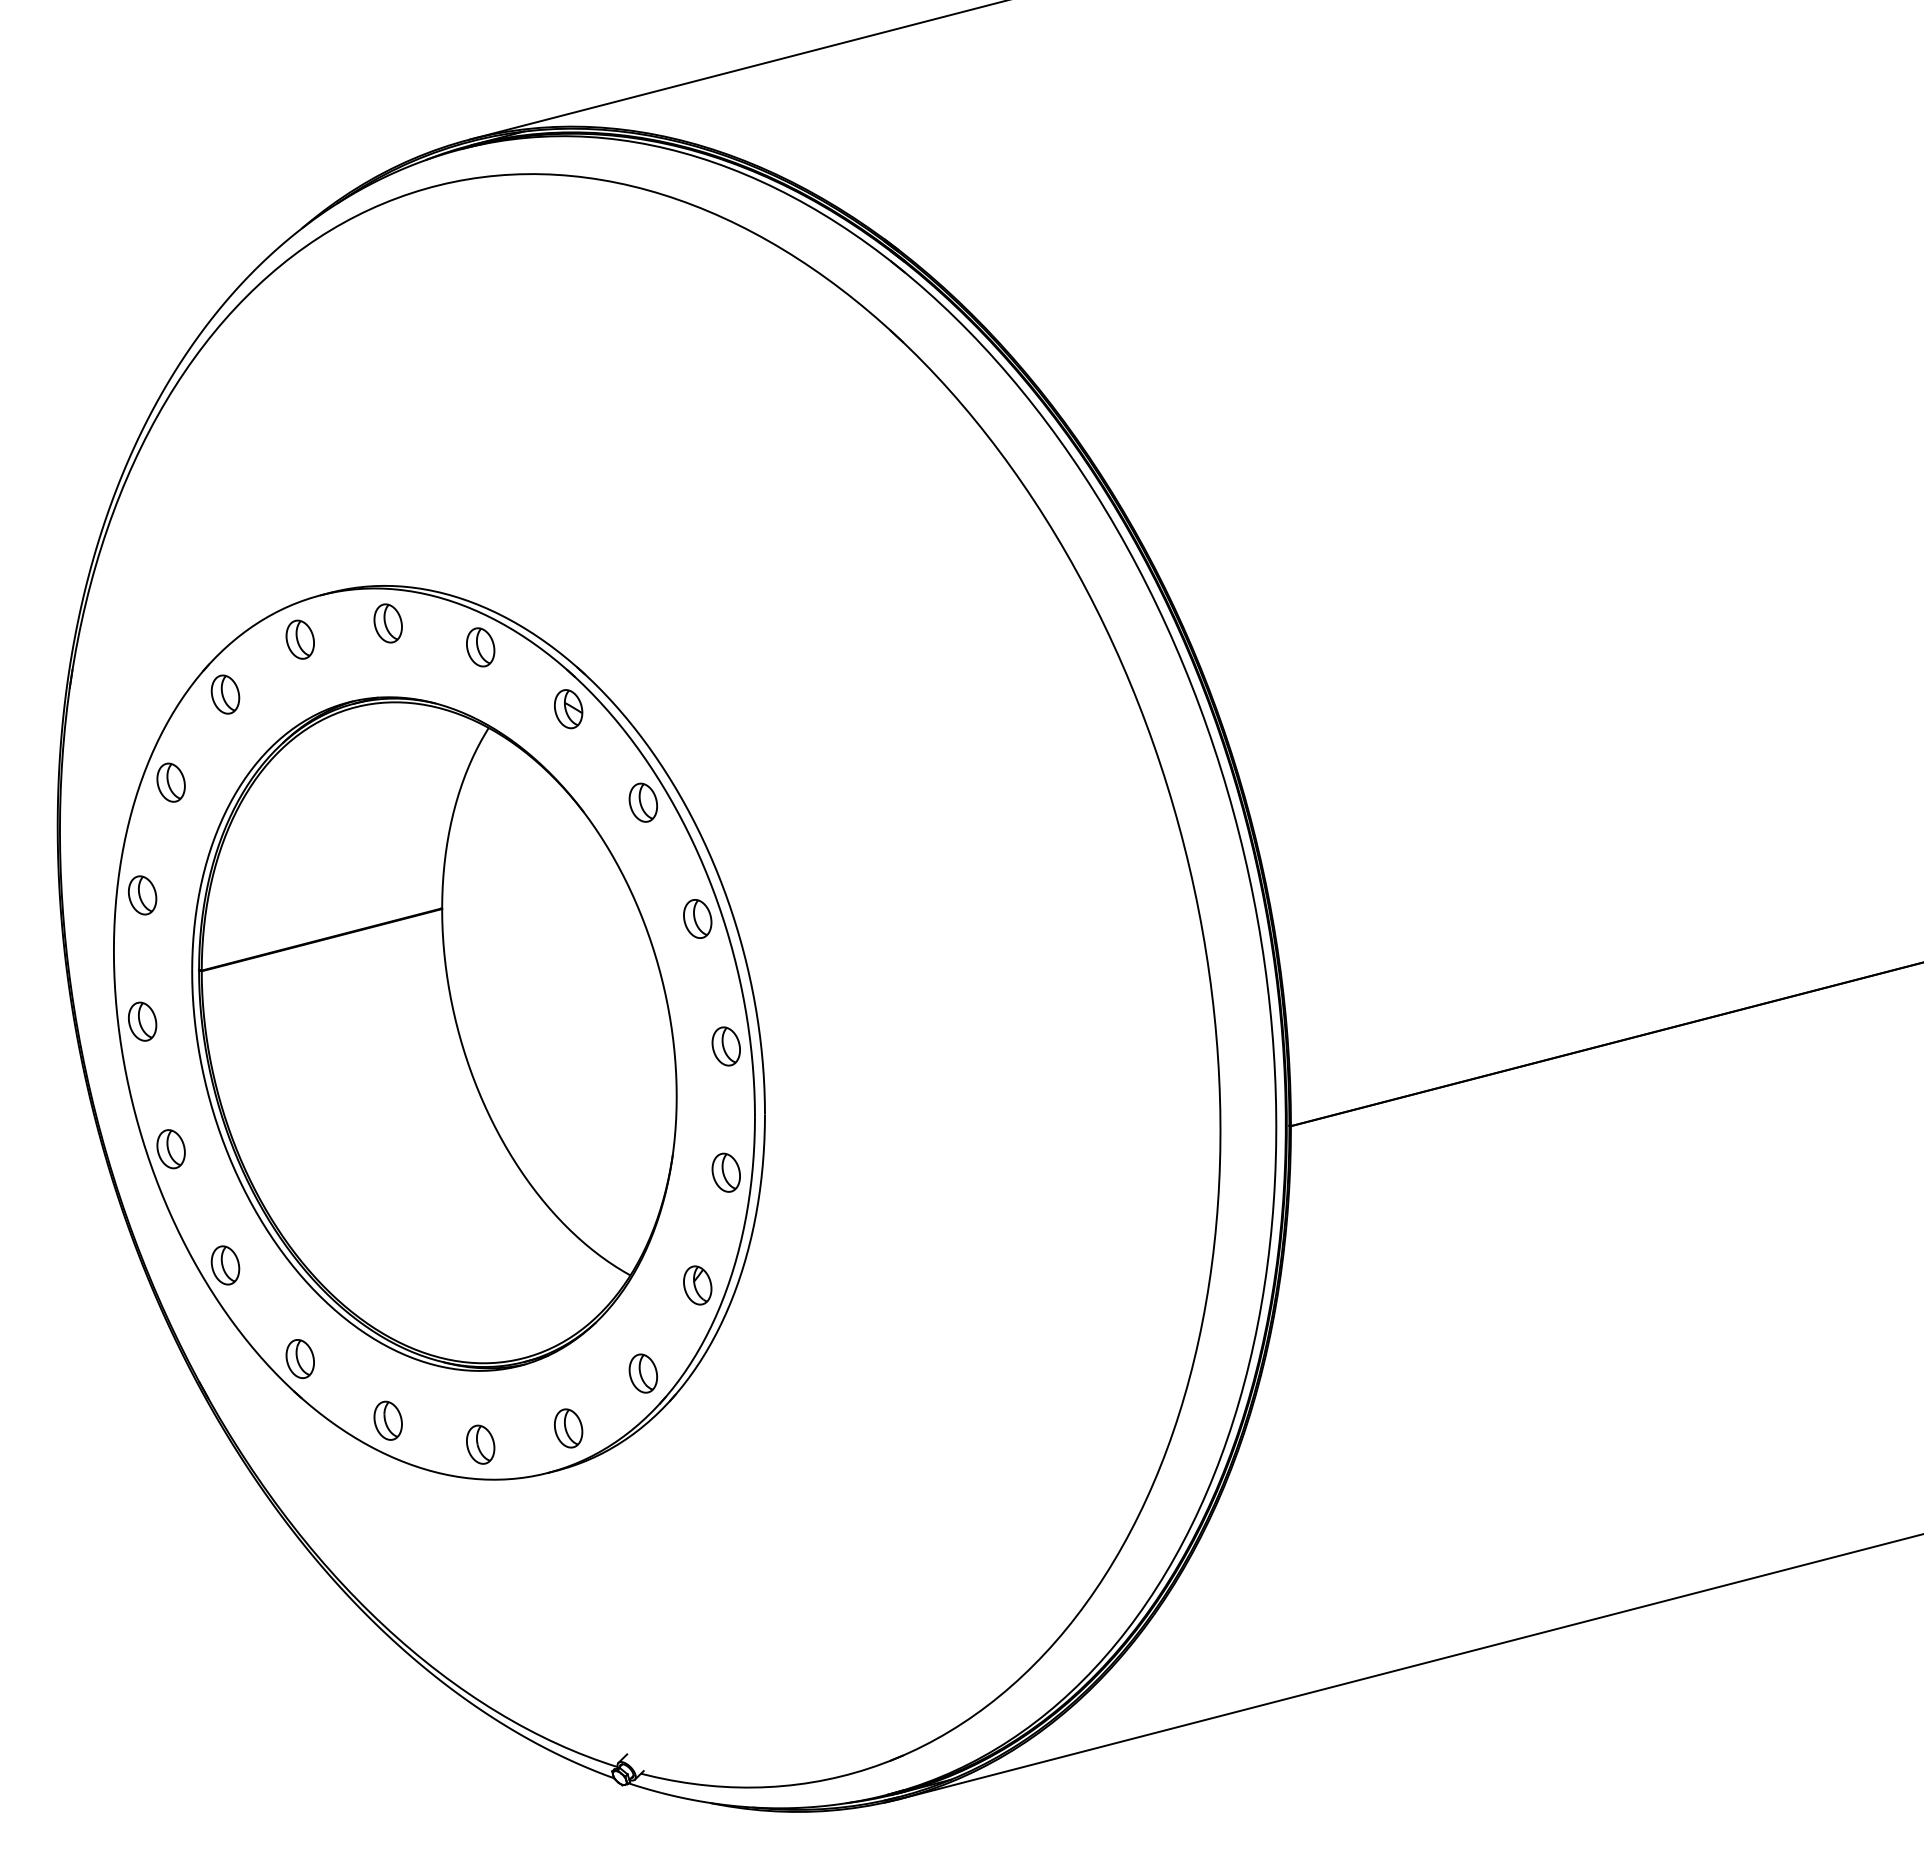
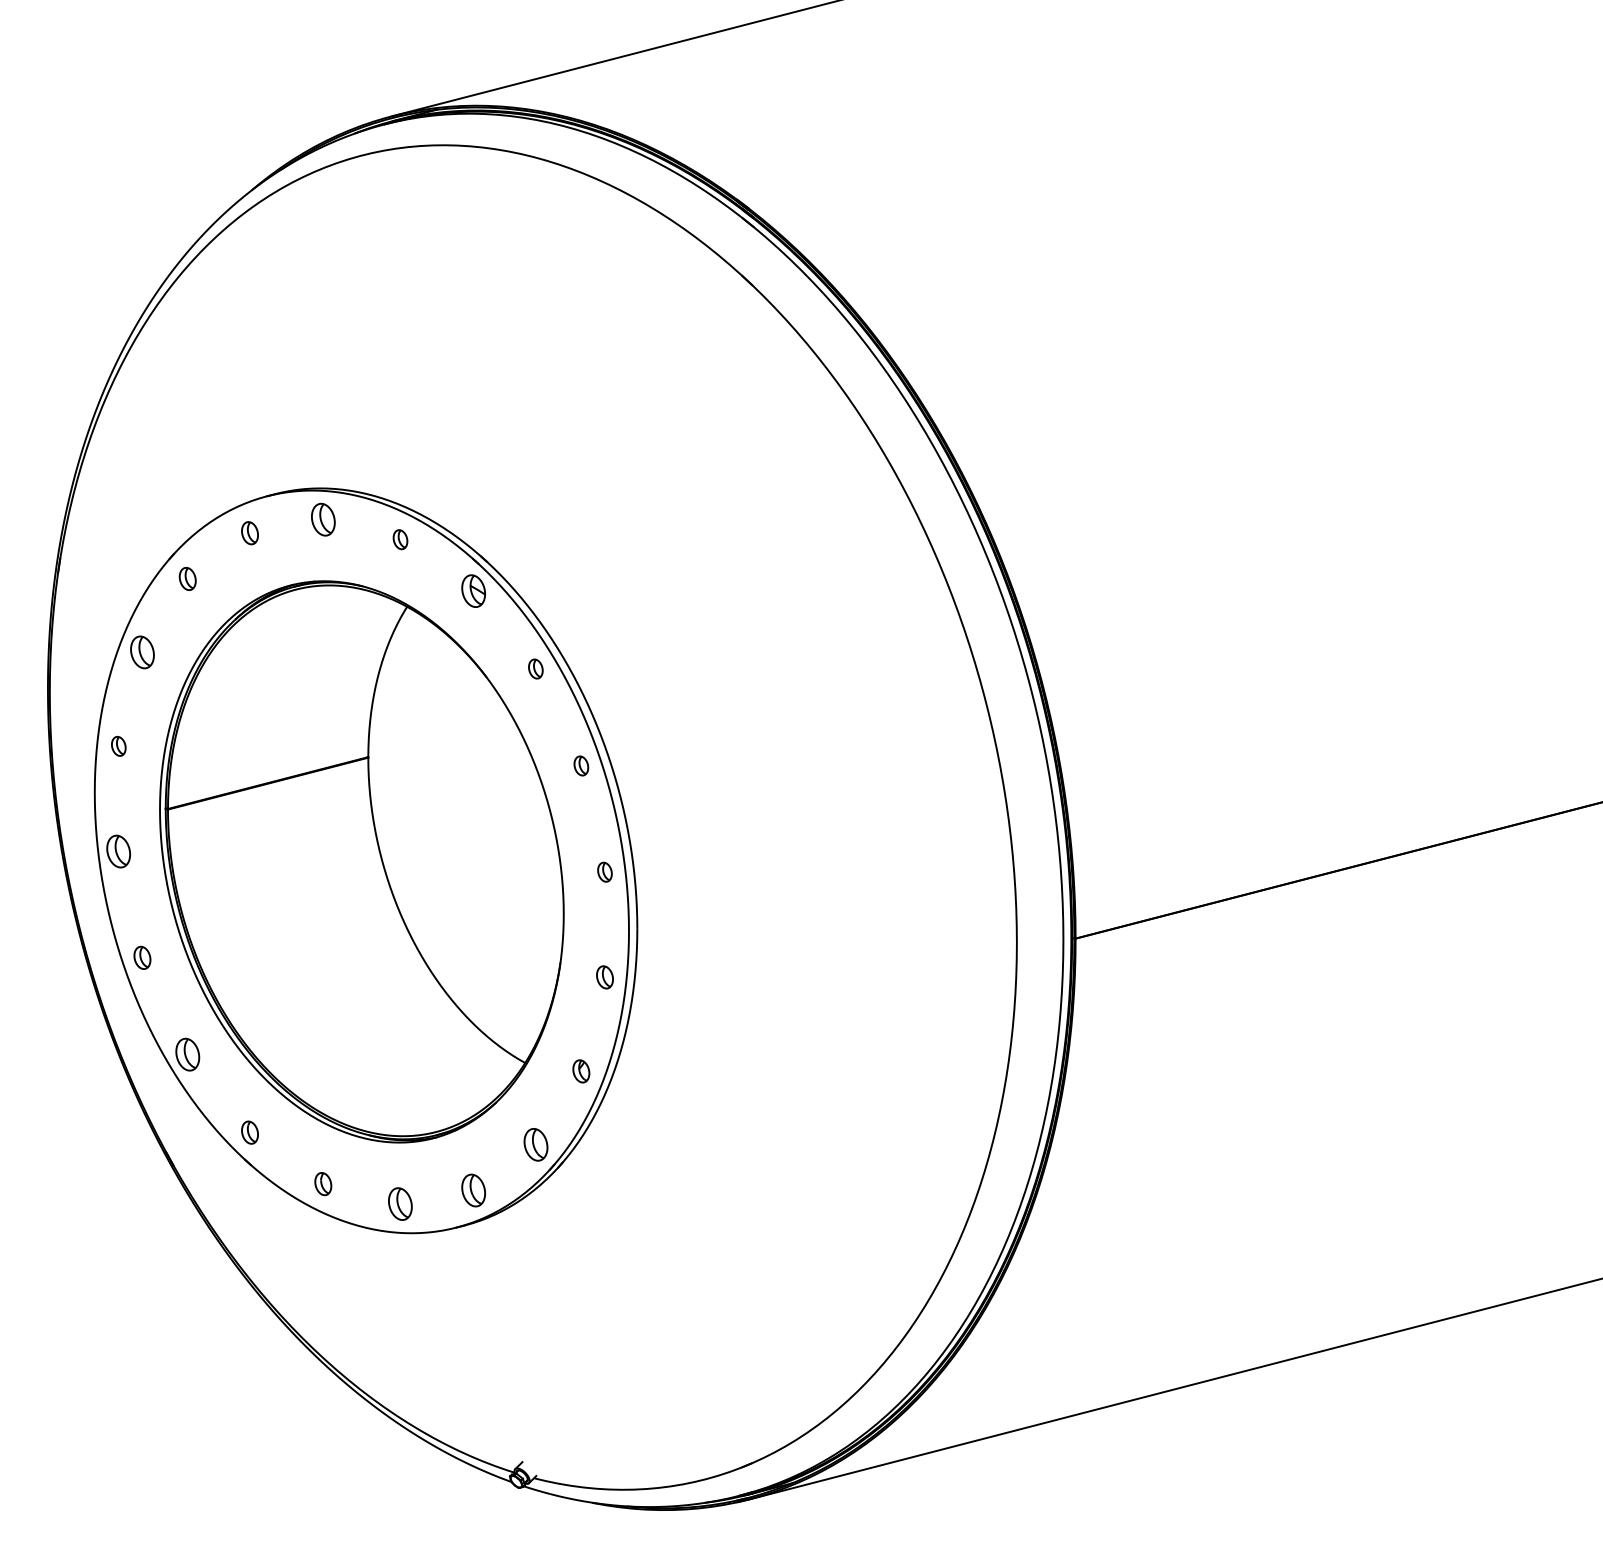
part: (299, 639) -> (249, 533), size x0.7
part: (480, 647) -> (400, 539), size x0.6
part: (225, 694) -> (187, 578), size x0.7
part: (642, 802) -> (535, 668), size x0.6
part: (142, 895) -> (118, 746), size x0.6
part: (697, 918) -> (581, 765), size x0.6
part: (725, 1046) -> (604, 872), size x0.6
part: (170, 1149) -> (141, 958), size x0.7
part: (725, 1172) -> (604, 977), size x0.7
part: (697, 1285) -> (581, 1071), size x0.7
part: (299, 1358) -> (249, 1132), size x0.7
part: (387, 1420) -> (322, 1183), size x0.7

